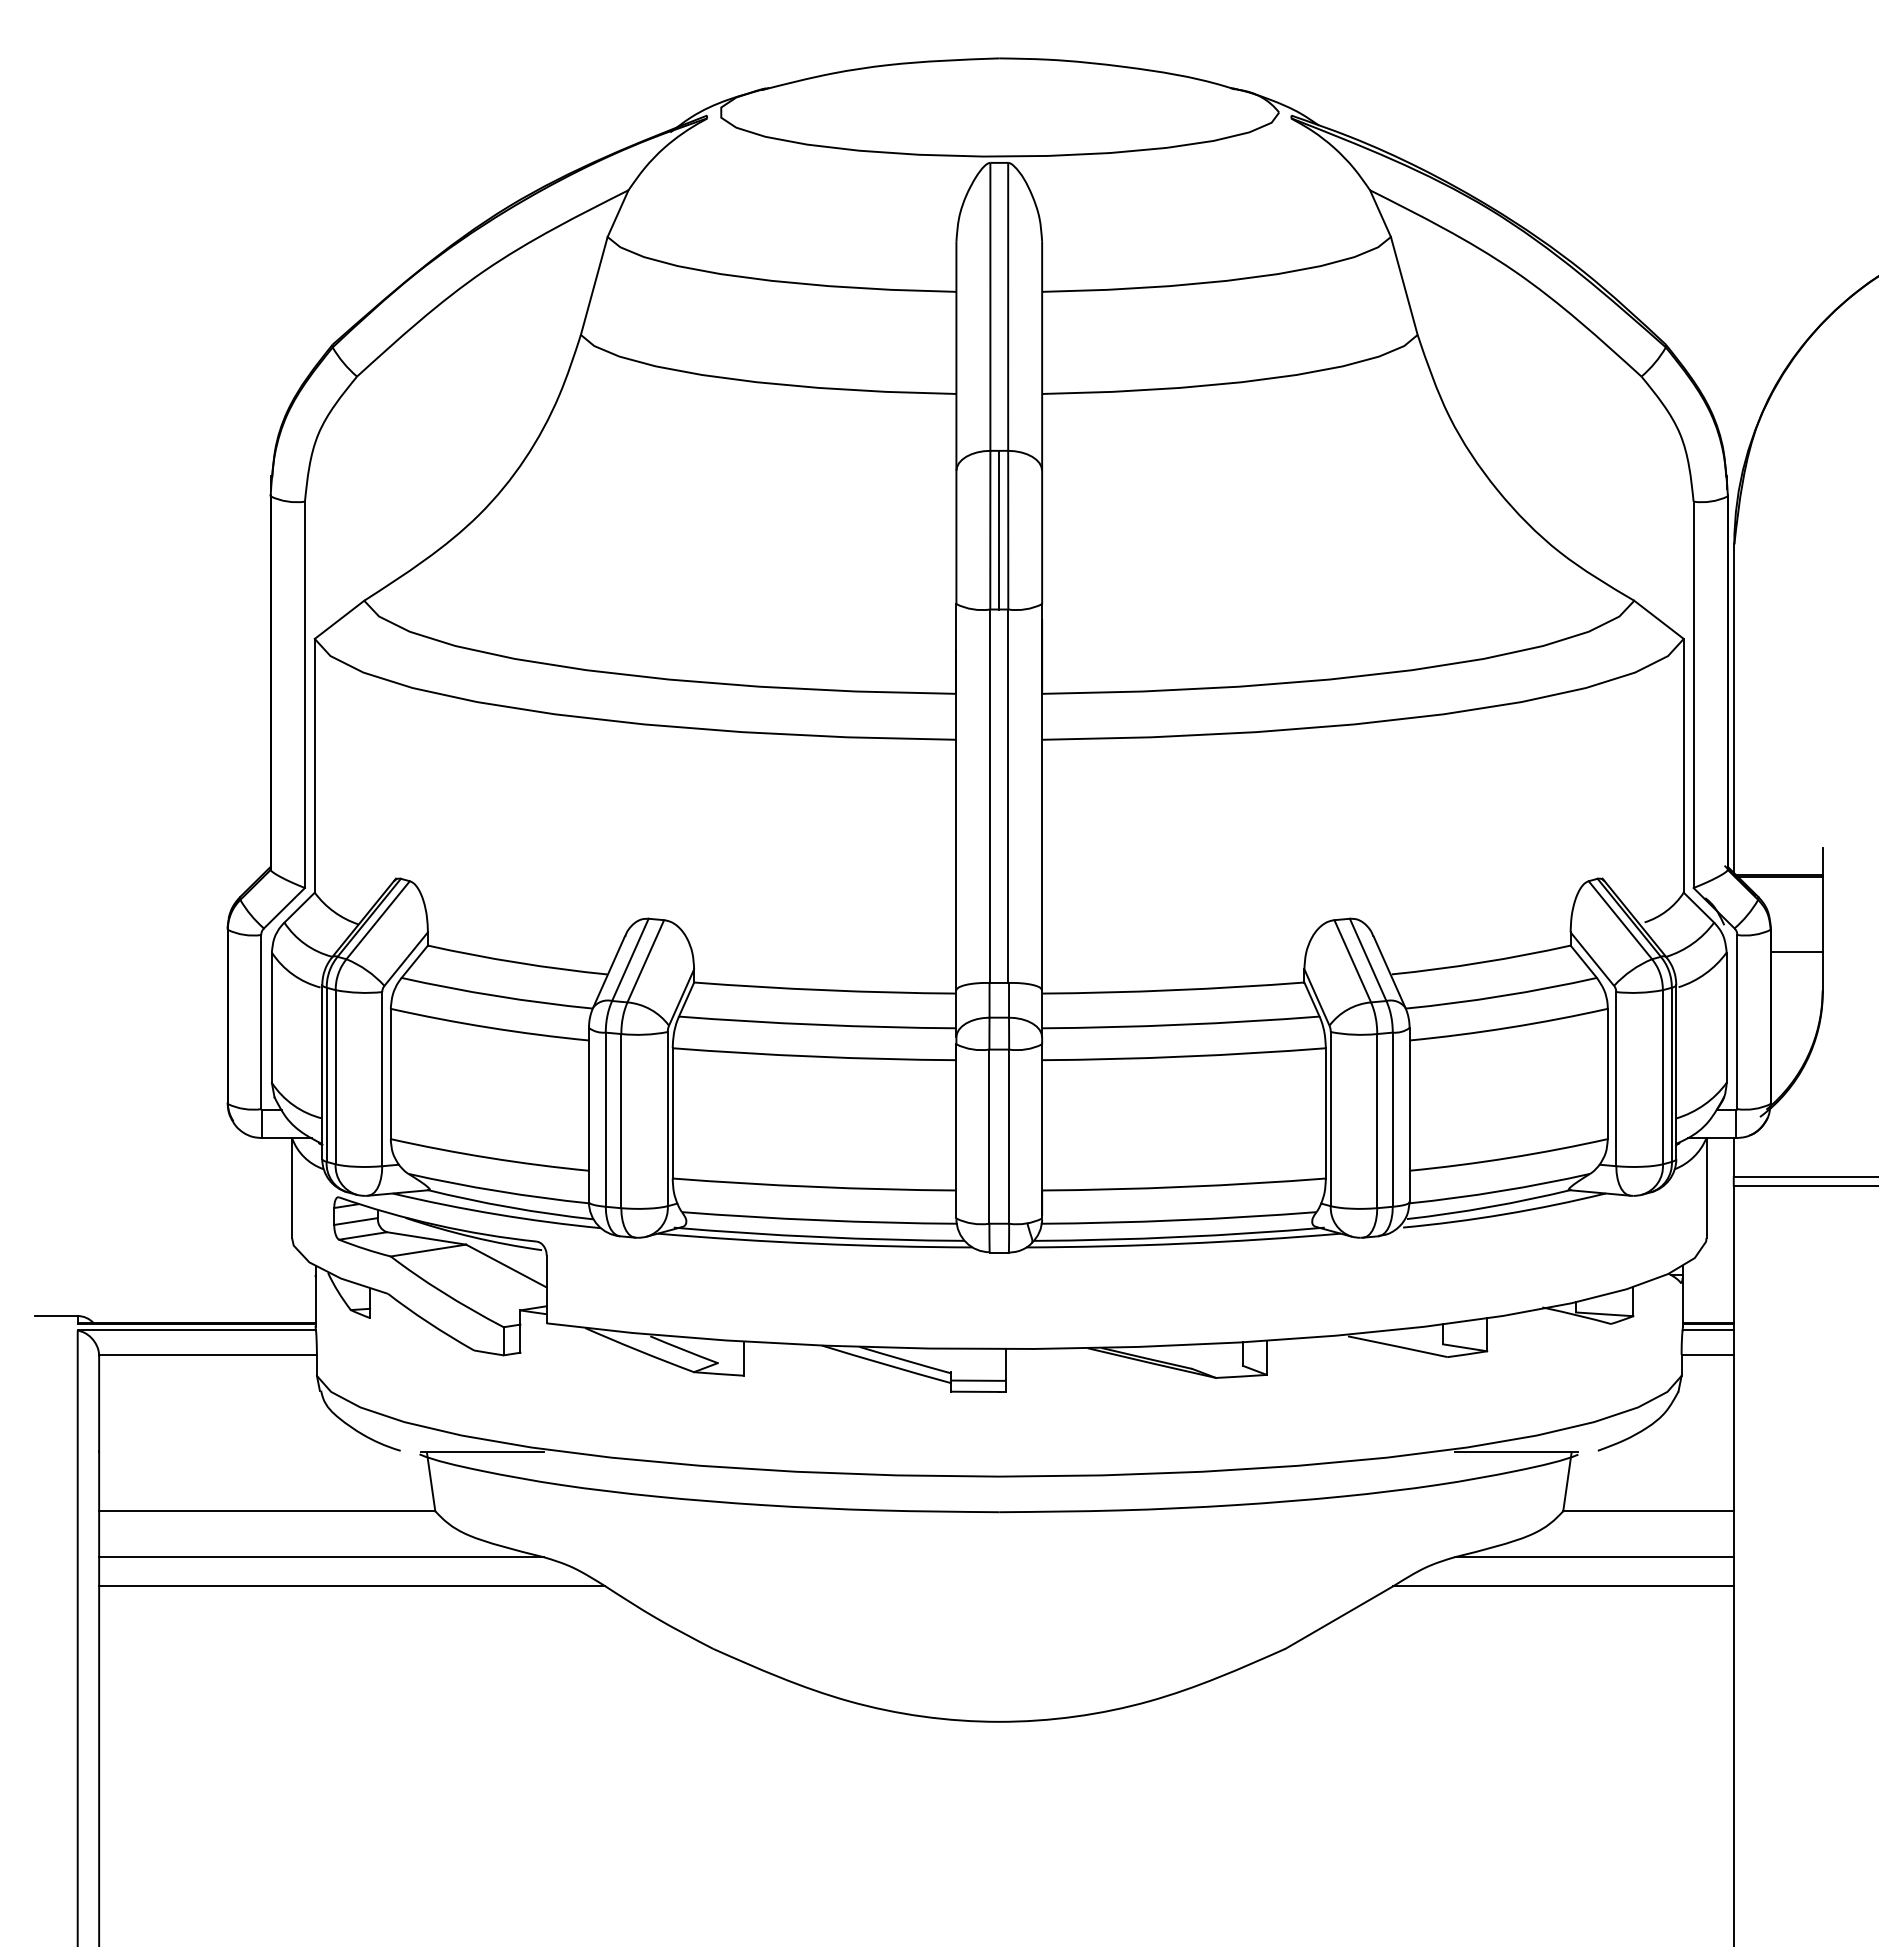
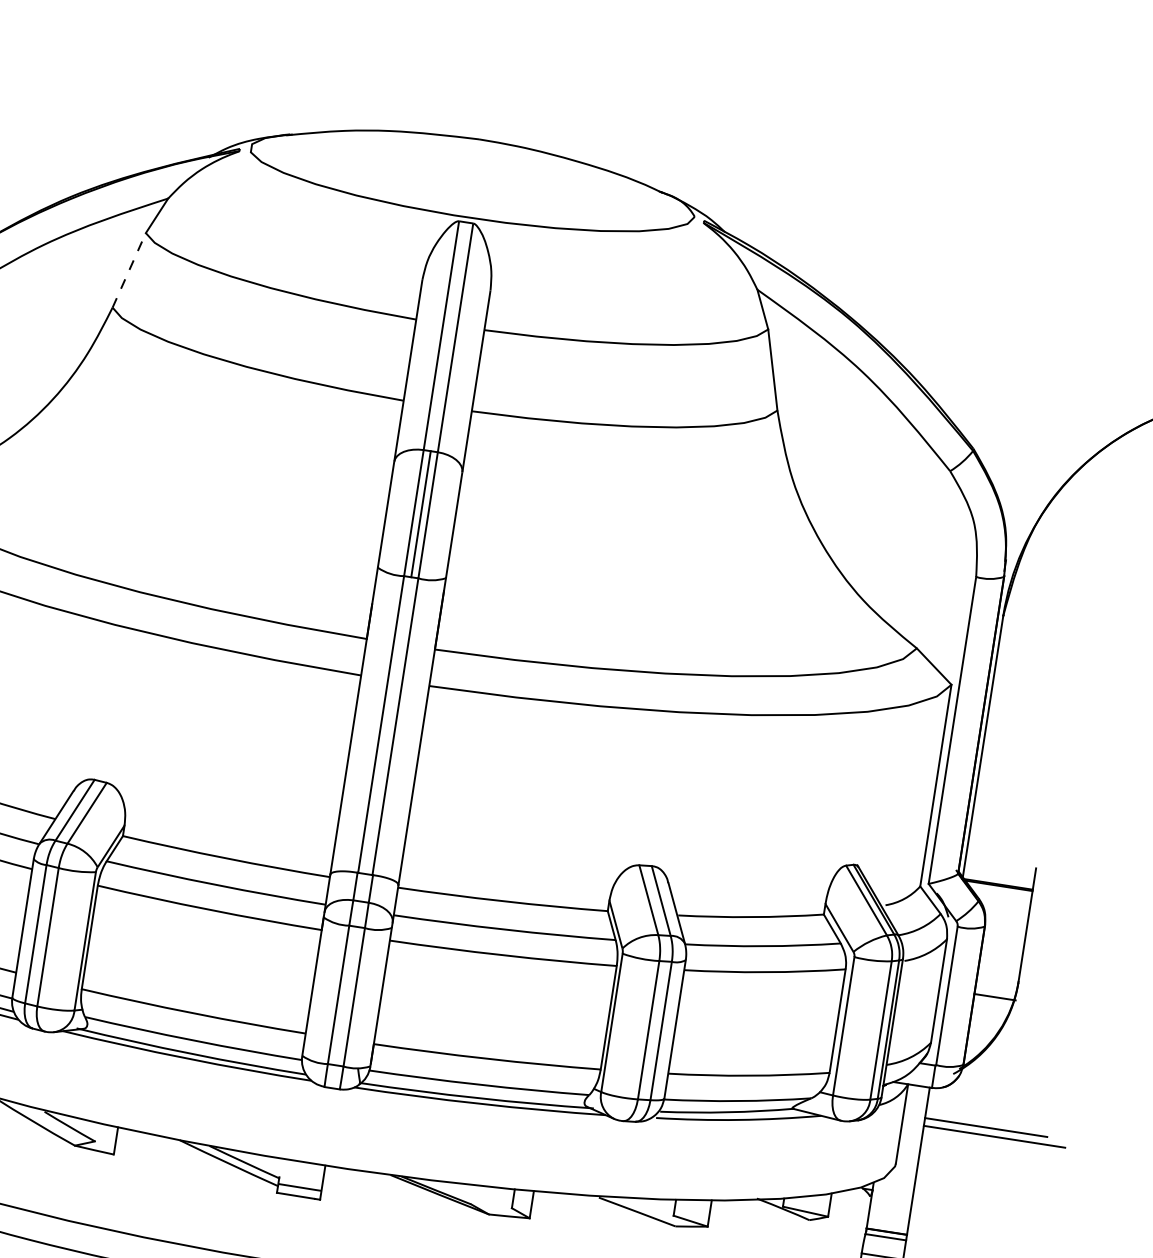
line: (594, 285) -> (129, 270), solid -> dashed
line: (1796, 951) -> (994, 997), moved

